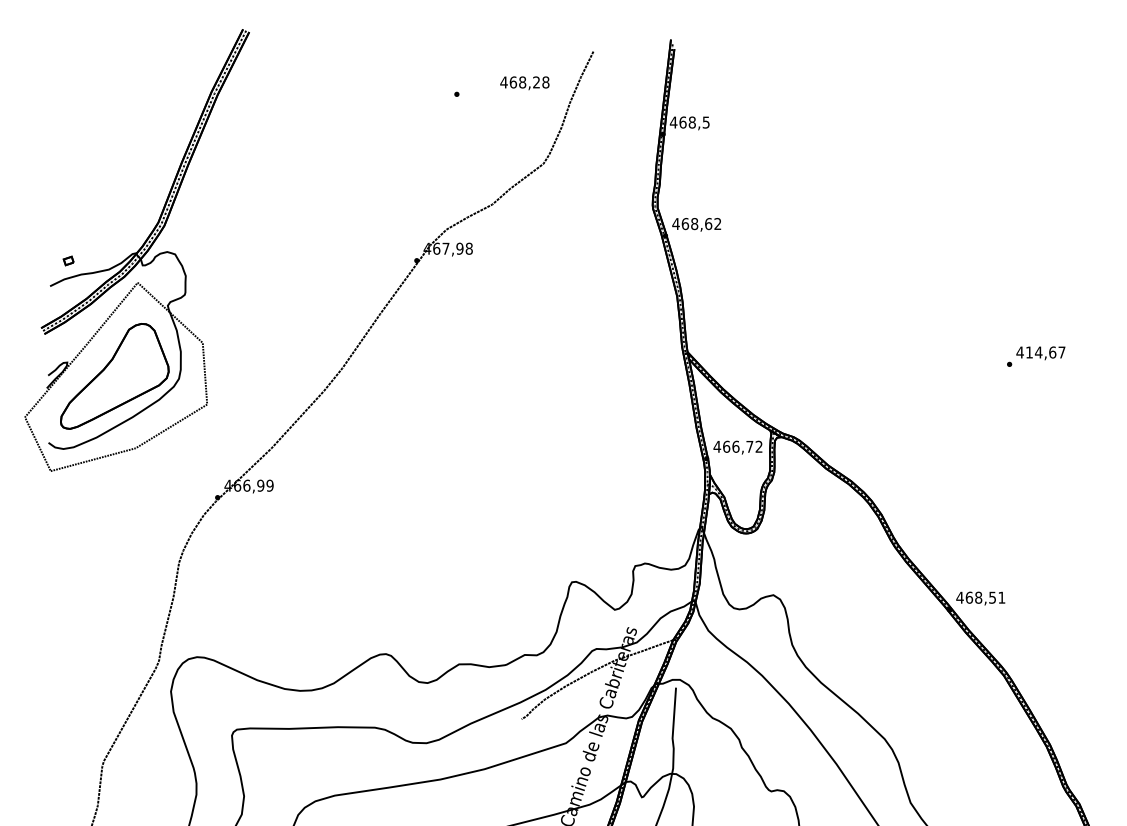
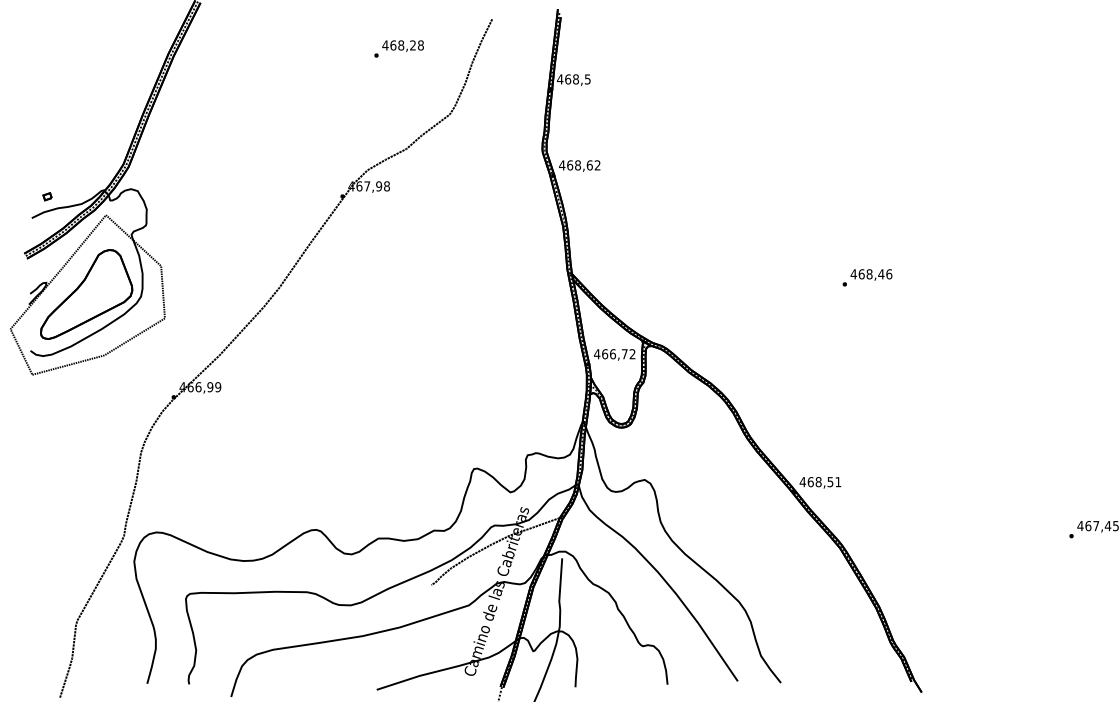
text: (524, 82) -> (402, 45), moved
text: (1045, 352) -> (875, 274), 414,67 -> 468,46

